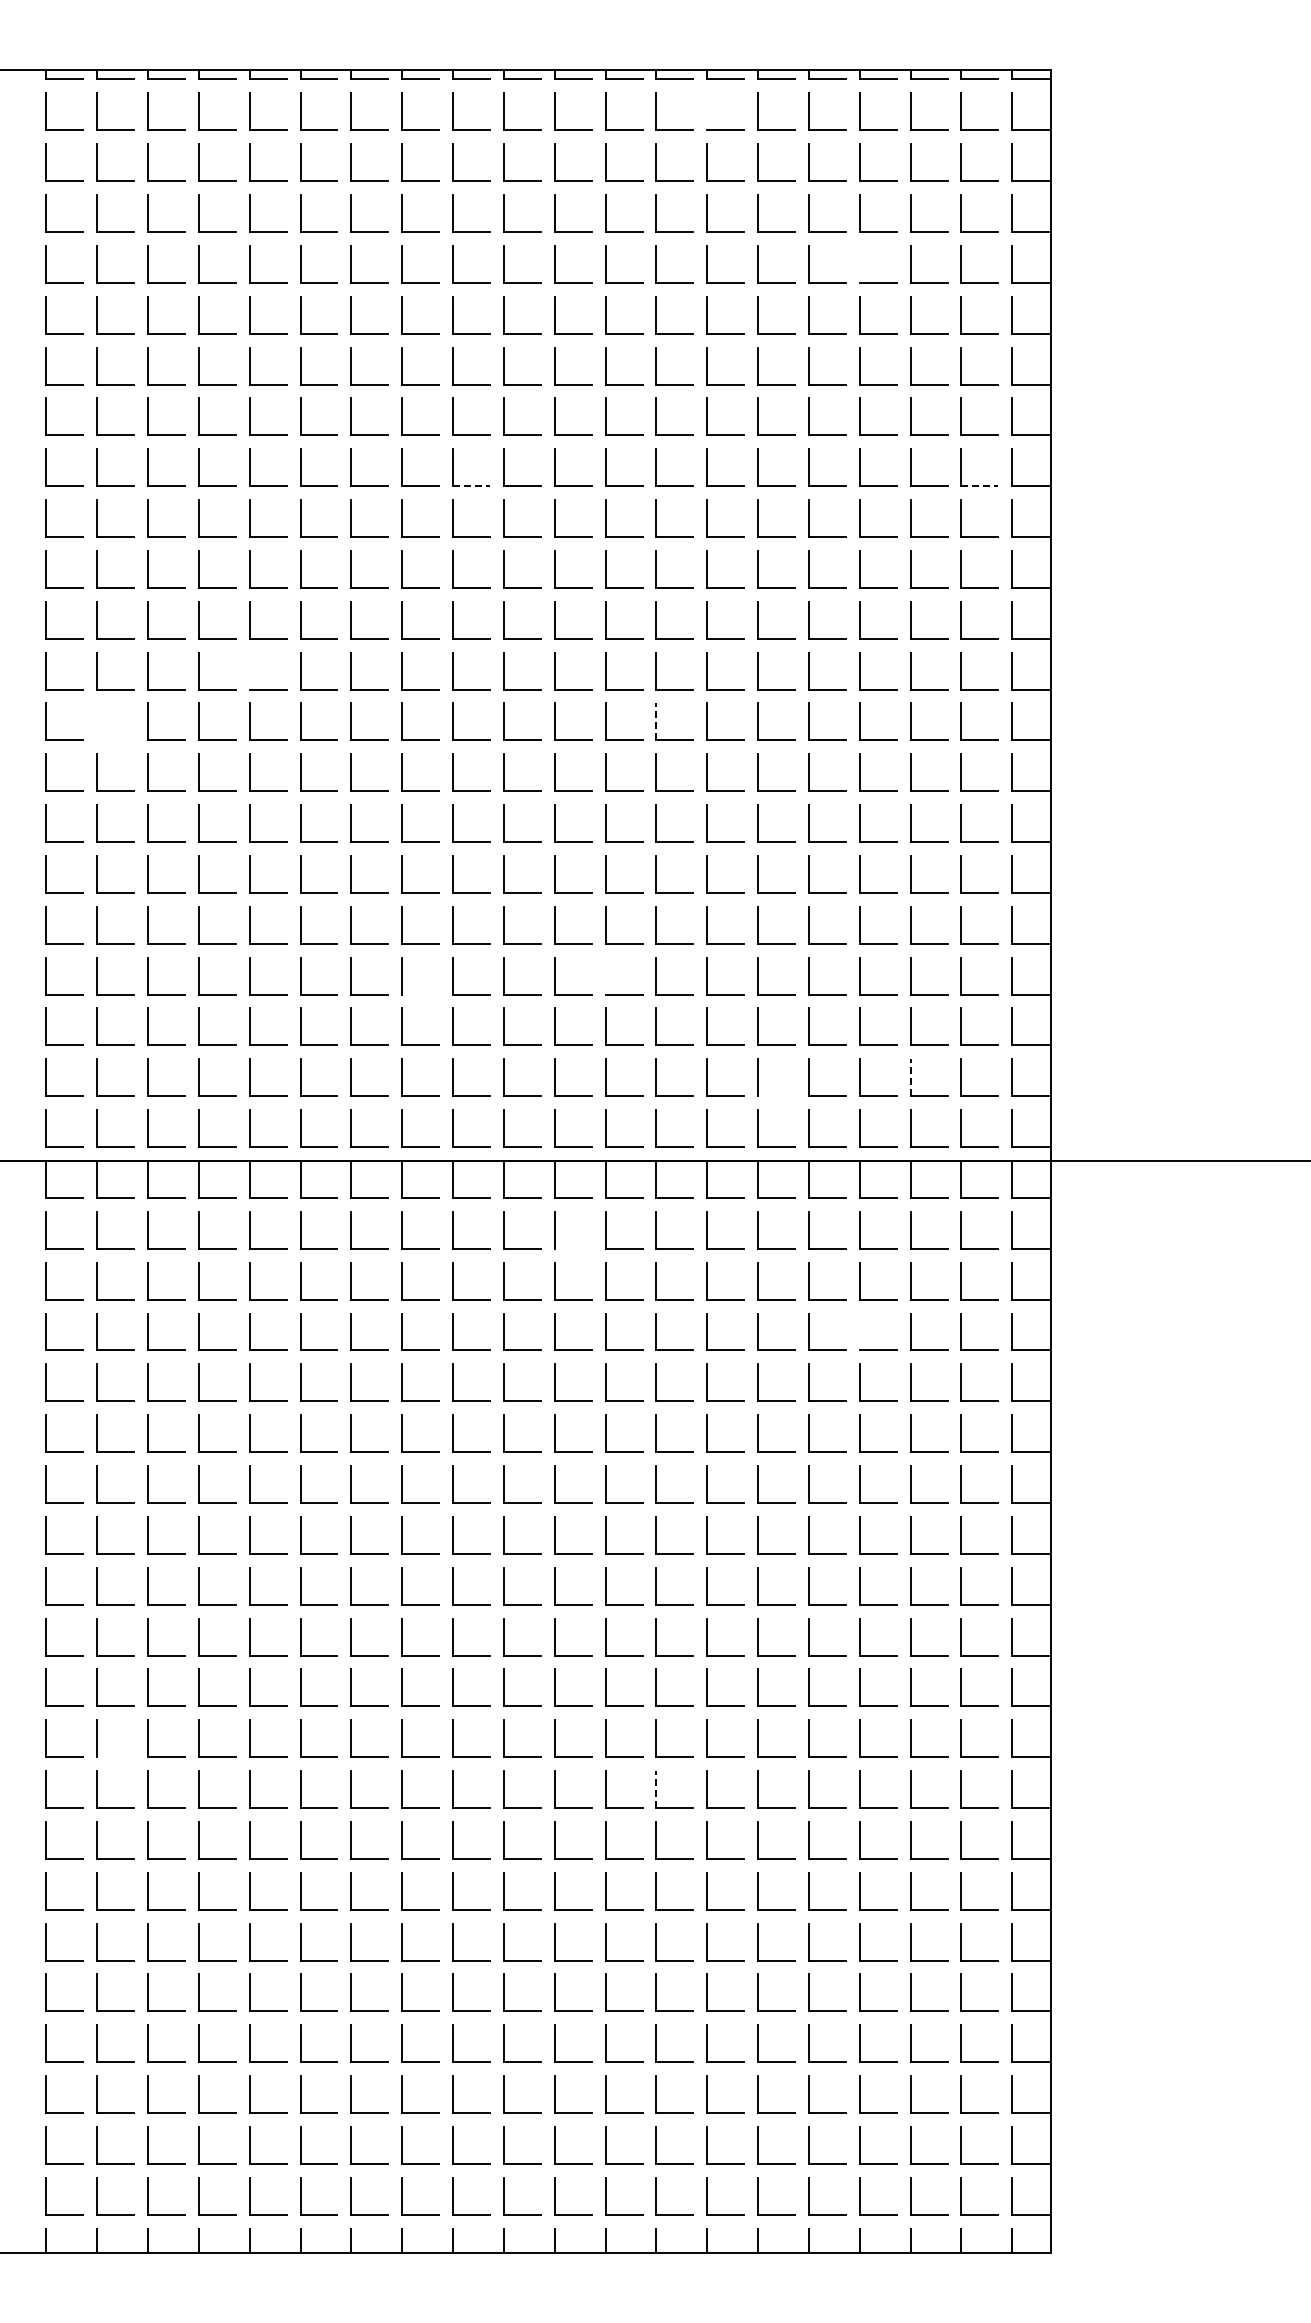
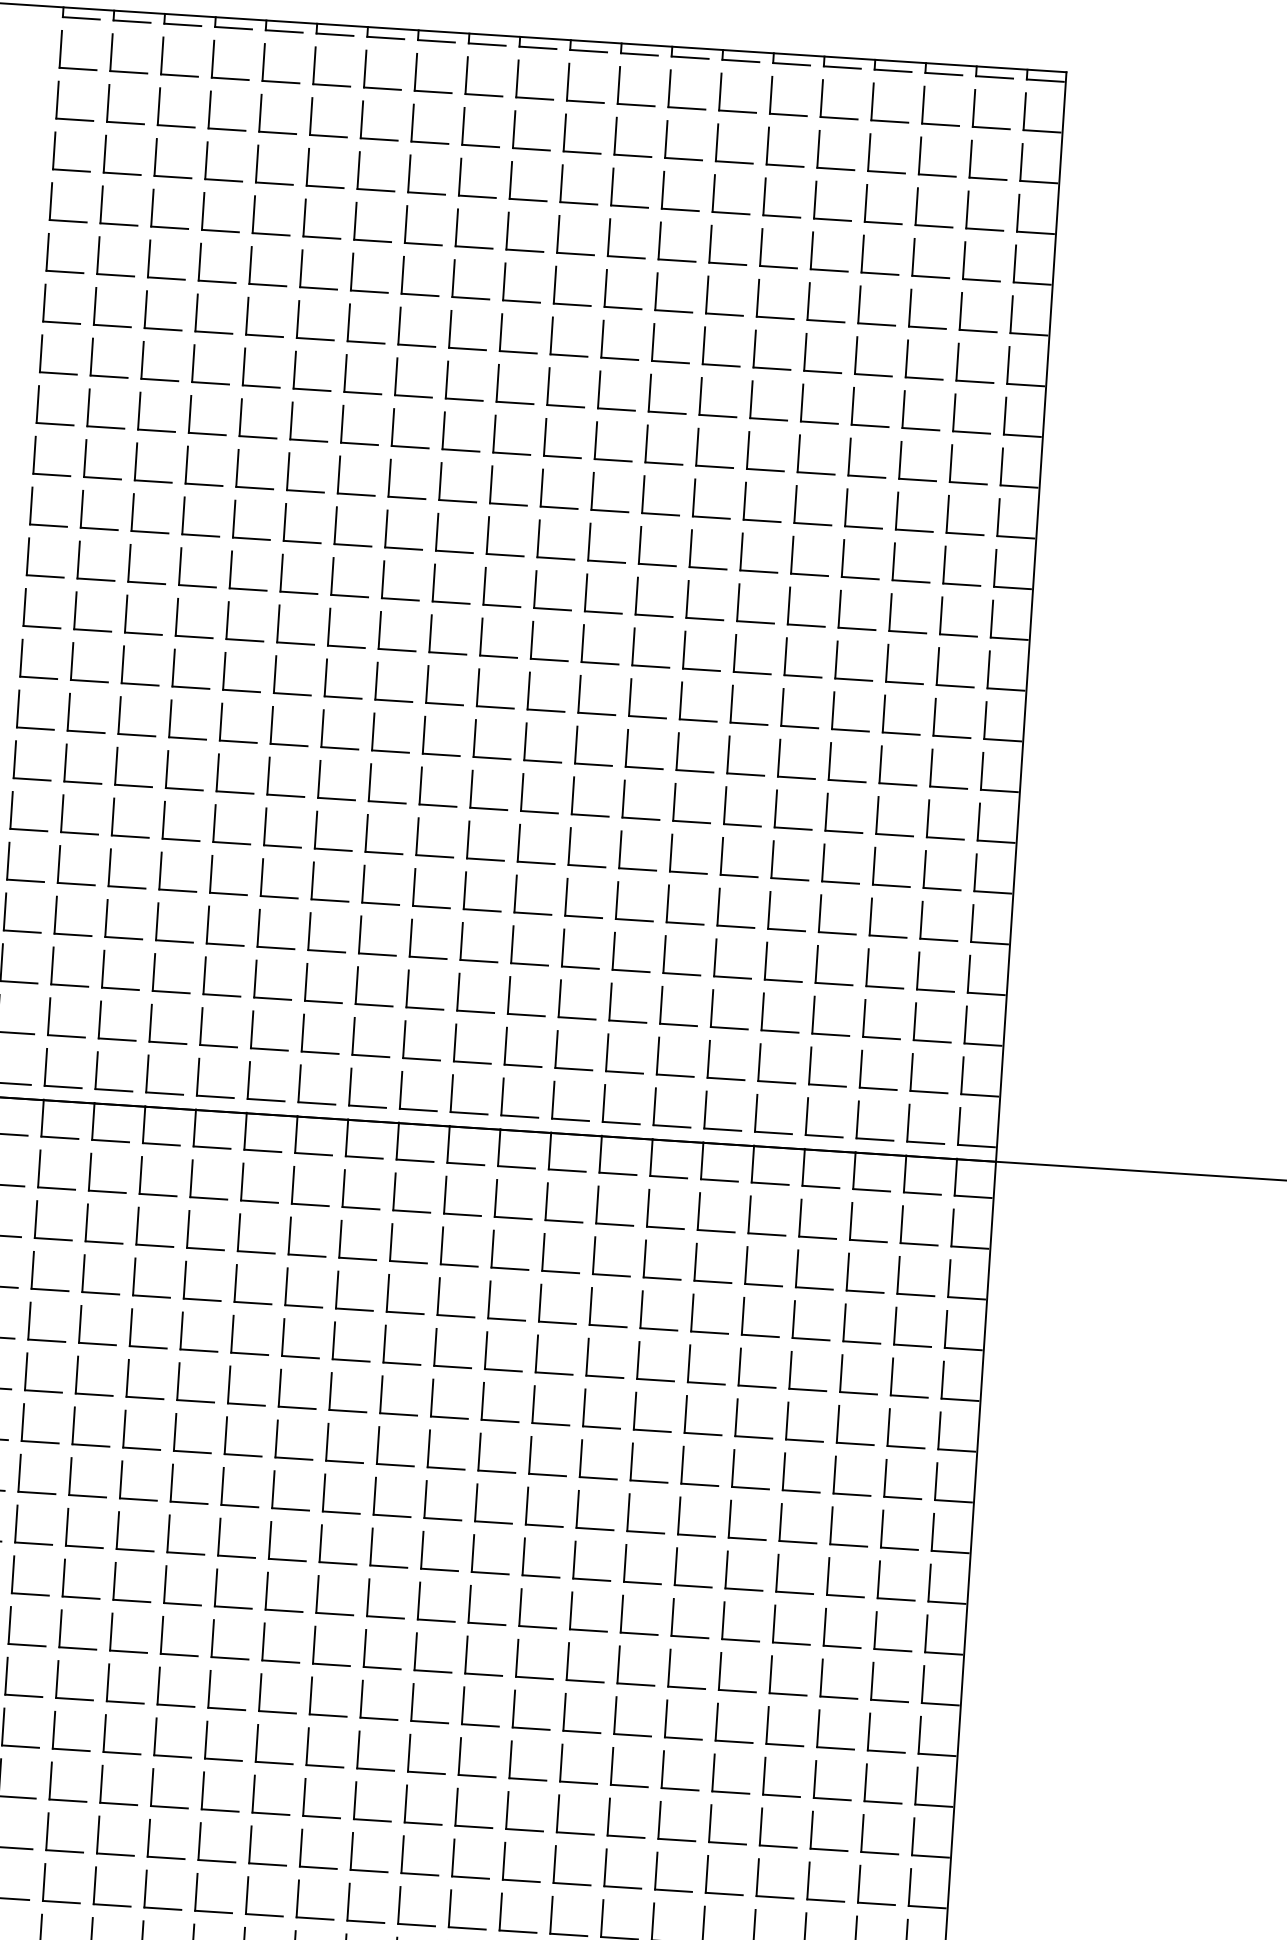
line: (707, 111) -> (720, 91), added
line: (859, 263) -> (862, 253), added
line: (472, 486) -> (461, 450), dashed -> solid
line: (979, 486) -> (967, 483), dashed -> solid
line: (249, 670) -> (227, 620), added
part: (97, 721) -> (72, 661), added
line: (656, 721) -> (630, 697), dashed -> solid
line: (605, 975) -> (563, 947), added
line: (420, 994) -> (377, 954), added
line: (910, 1077) -> (860, 1068), dashed -> solid
line: (776, 1096) -> (725, 1079), added
line: (572, 1248) -> (512, 1217), added
line: (859, 1331) -> (793, 1319), added
line: (115, 1757) -> (23, 1696), added
line: (656, 1789) -> (561, 1762), dashed -> solid

